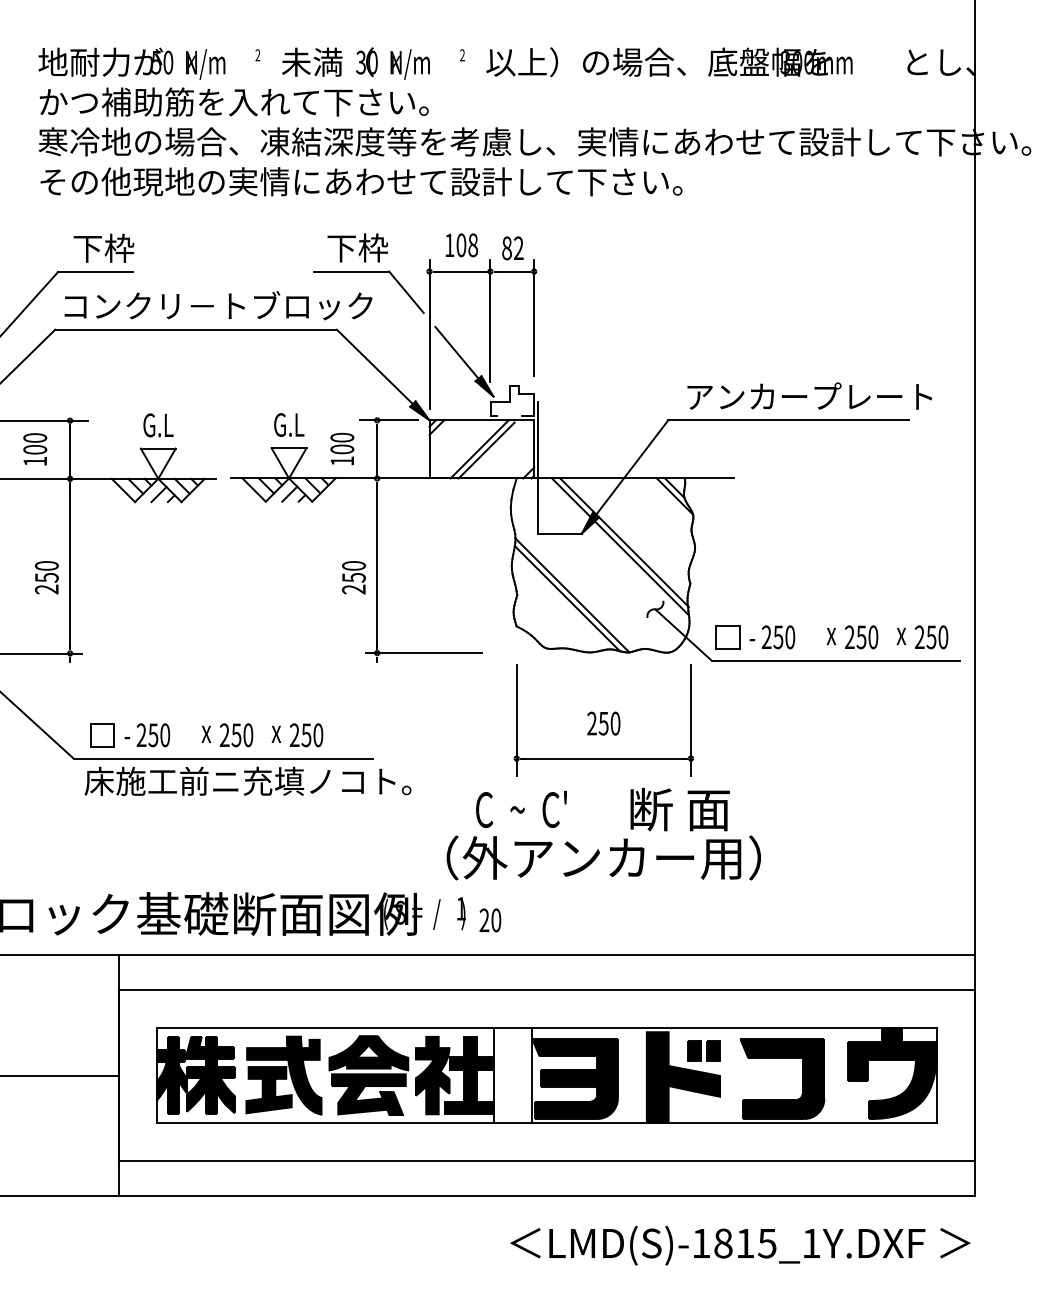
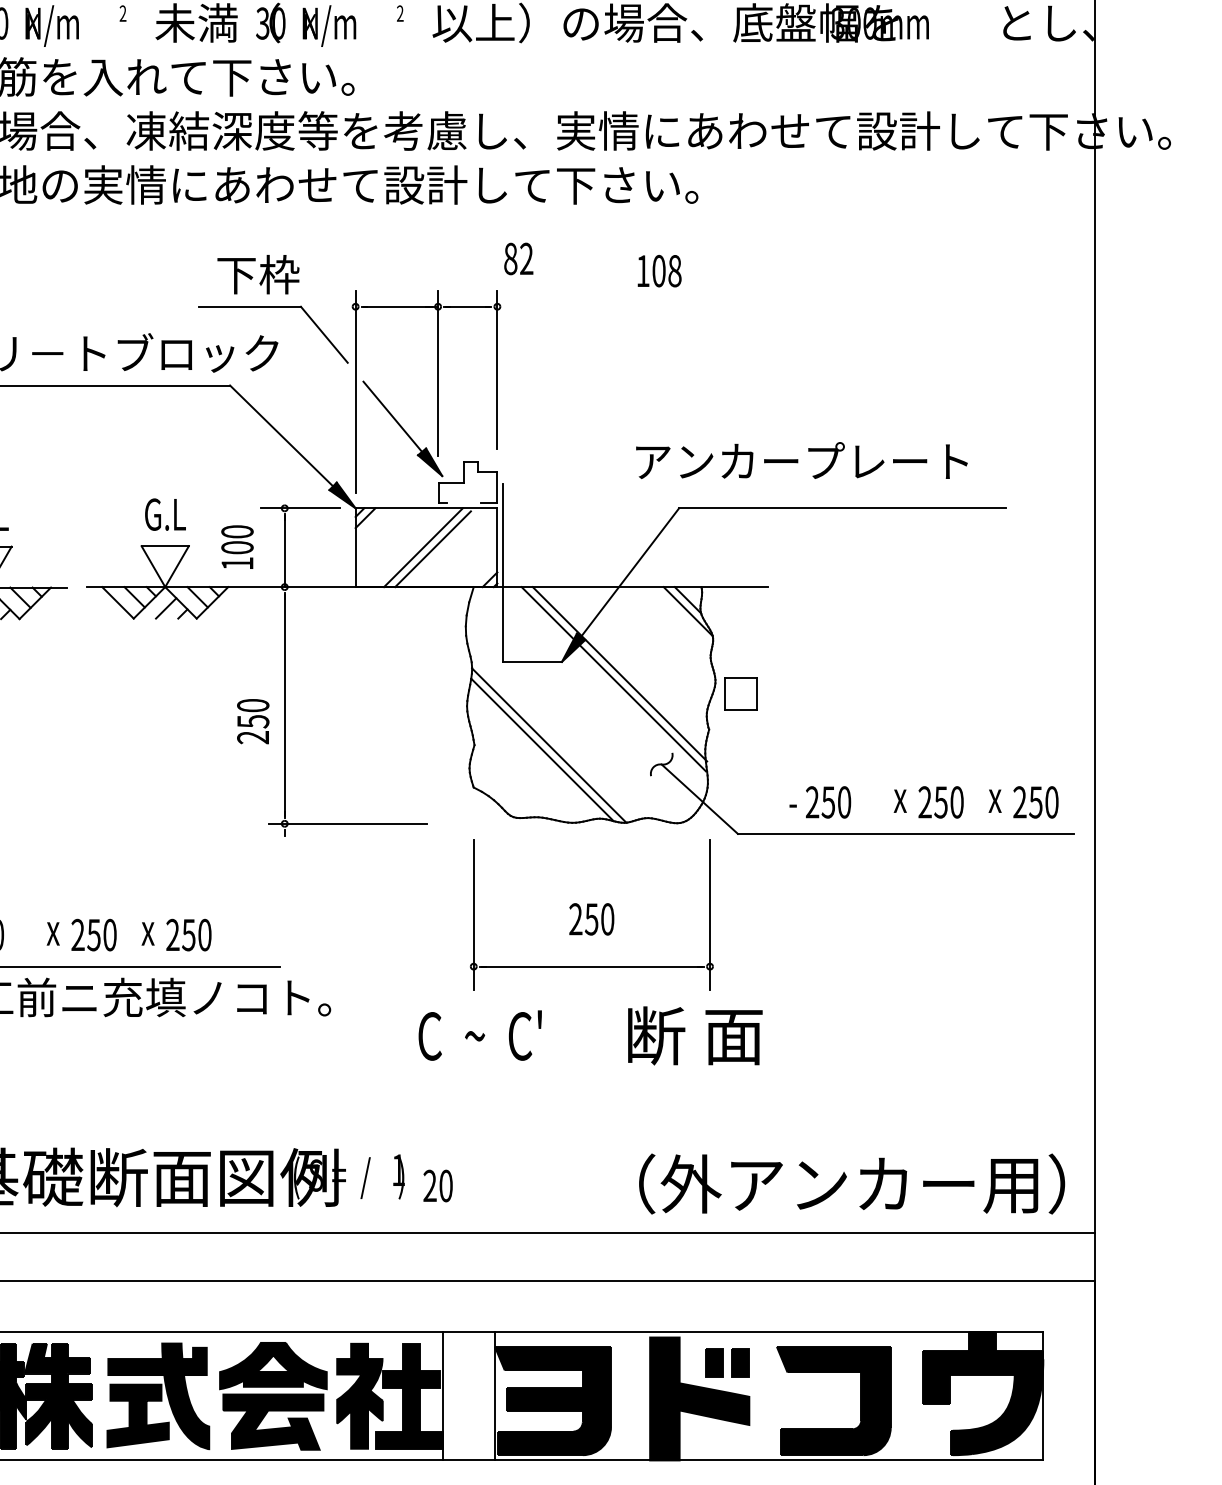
text: (461, 245) -> (659, 271), moved
text: (512, 248) -> (518, 259), moved
text: (809, 395) -> (801, 459), moved
part: (727, 637) -> (740, 694), moved
text: (603, 857) -> (851, 1183), moved

